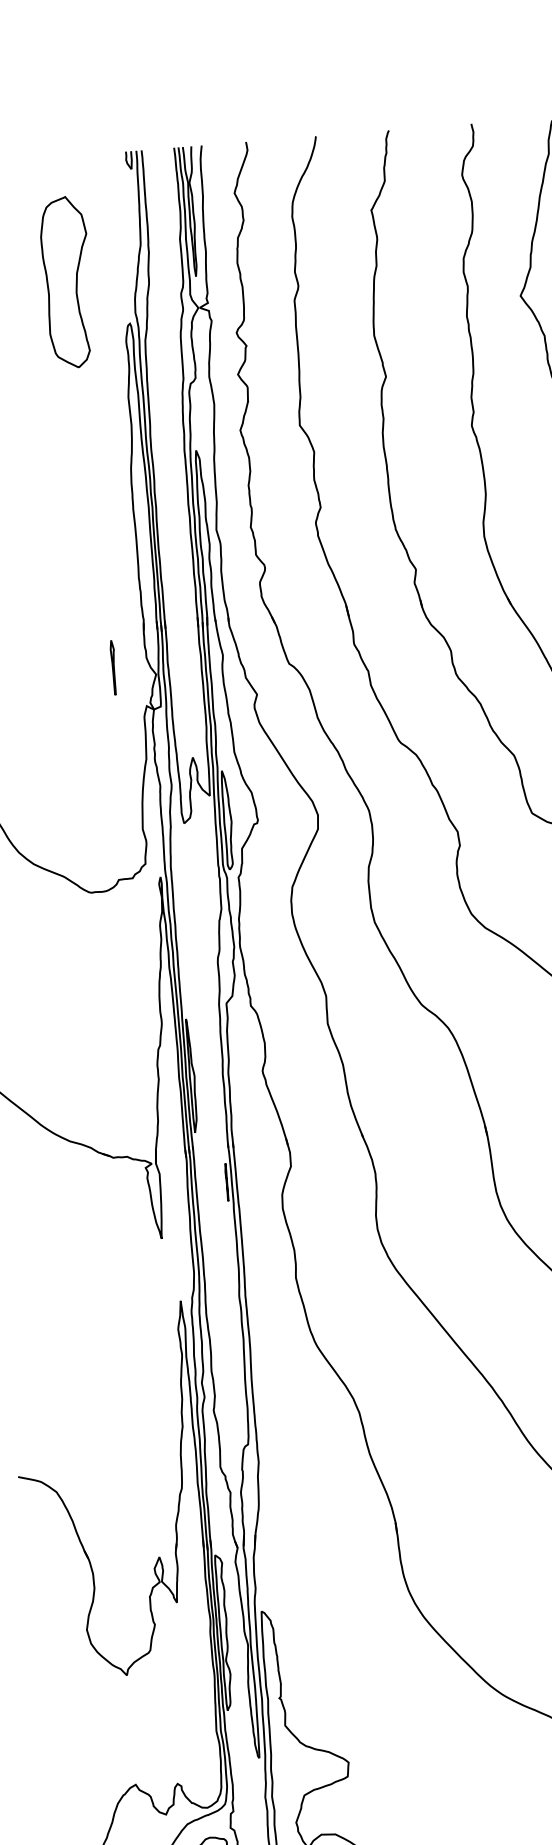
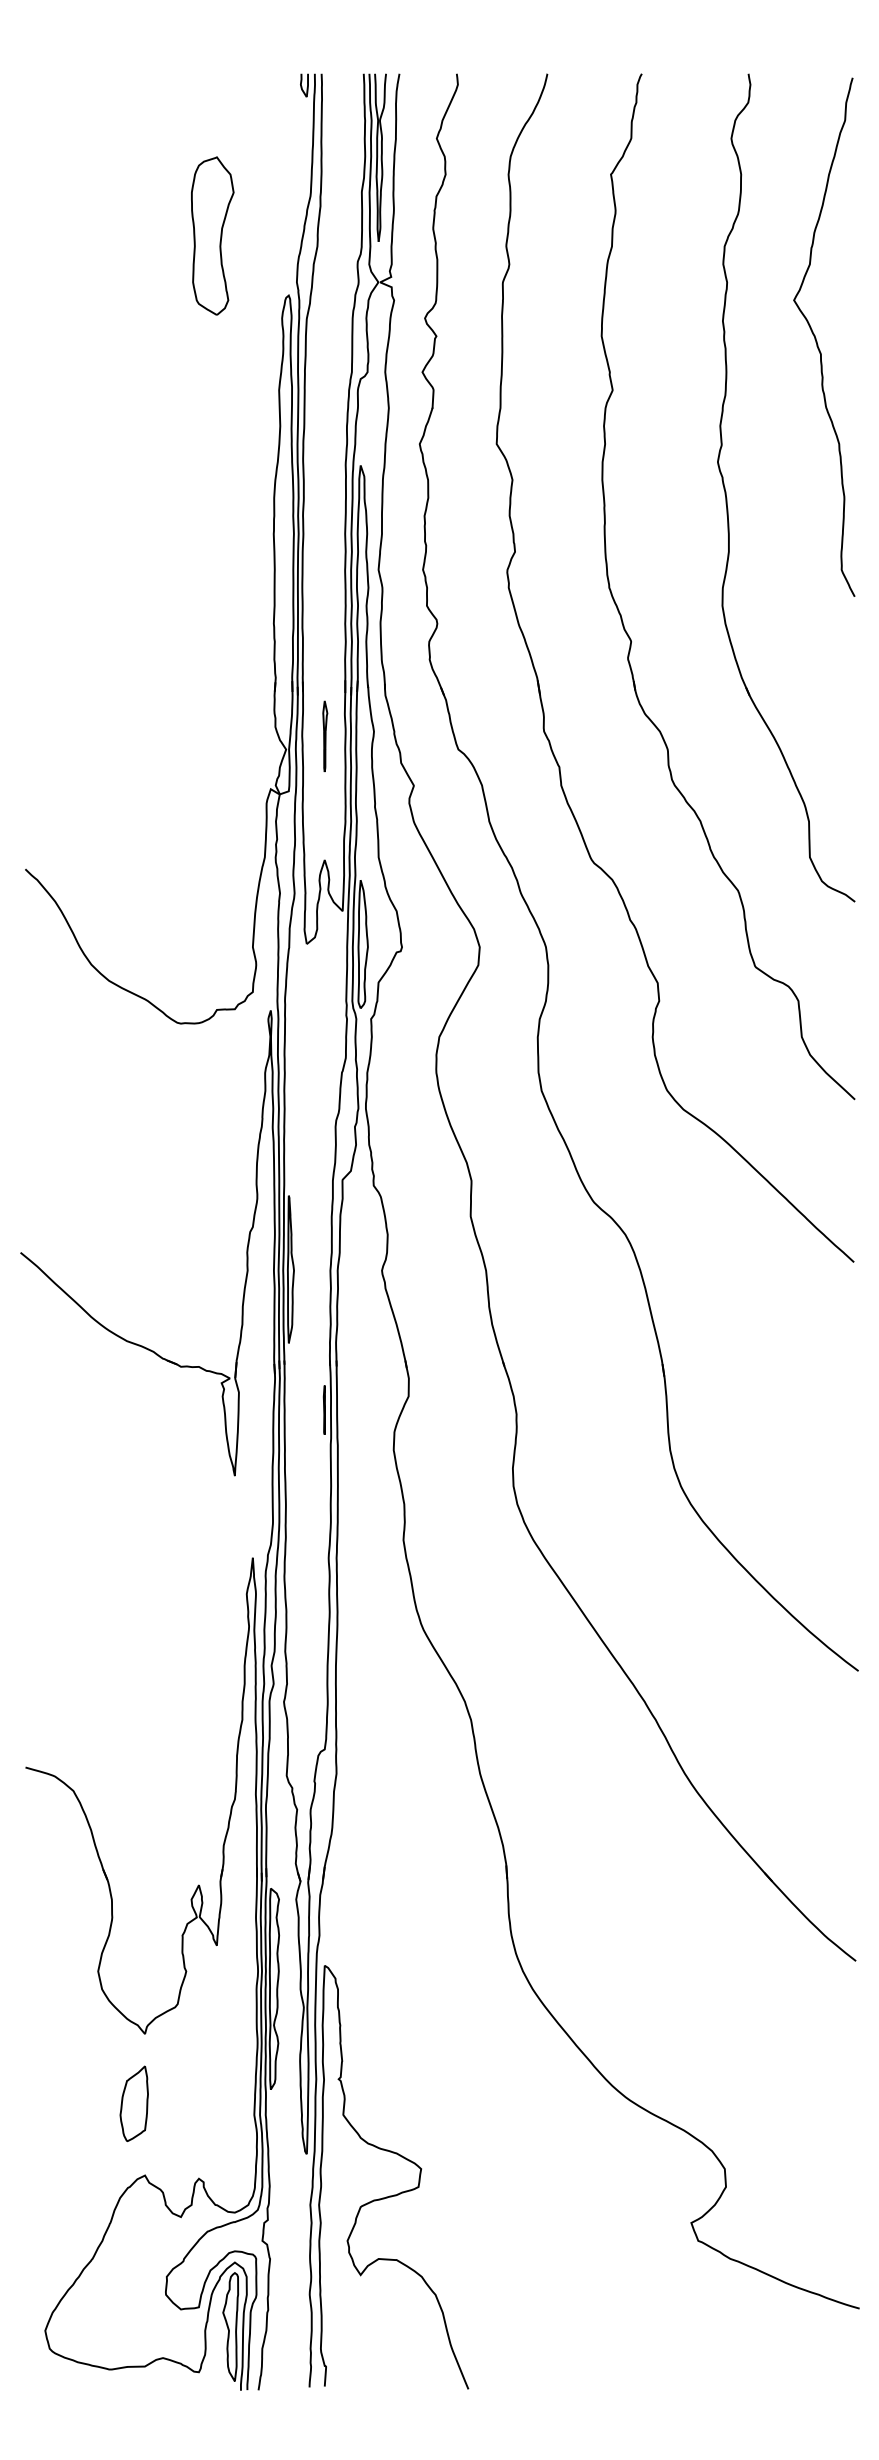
part: (67, 282) -> (212, 235), size x0.71
part: (113, 667) -> (325, 736), moved
part: (122, 1729) -> (133, 2103), added

